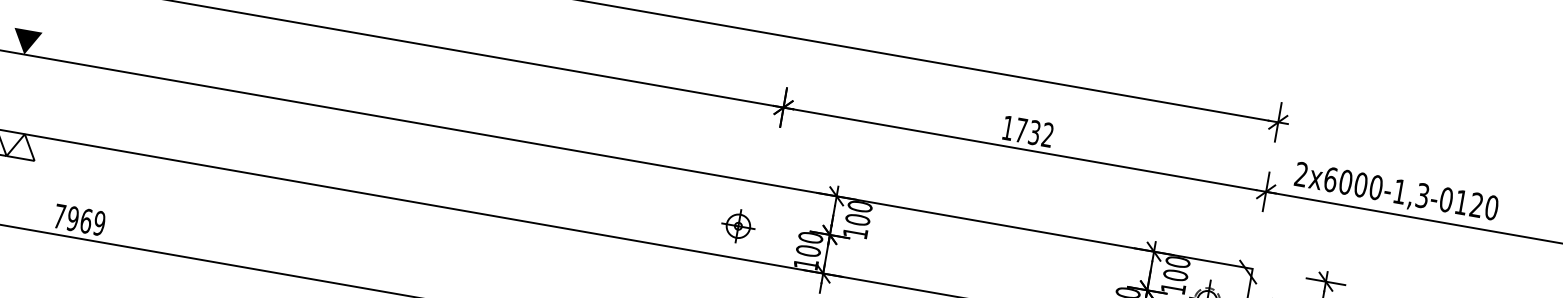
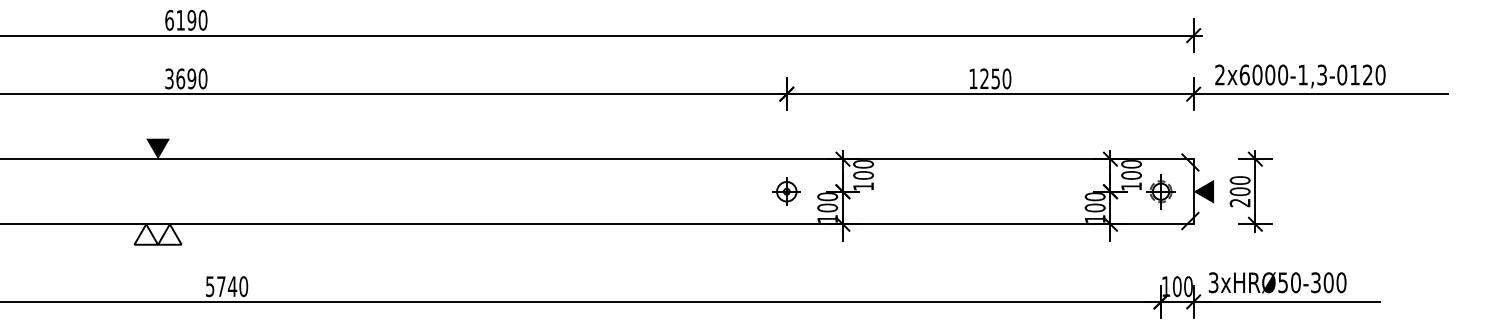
text: (1034, 132) -> (995, 78), 1732 -> 1250
text: (79, 219) -> (226, 286), 7969 -> 5740
part: (738, 225) -> (786, 191), moved

